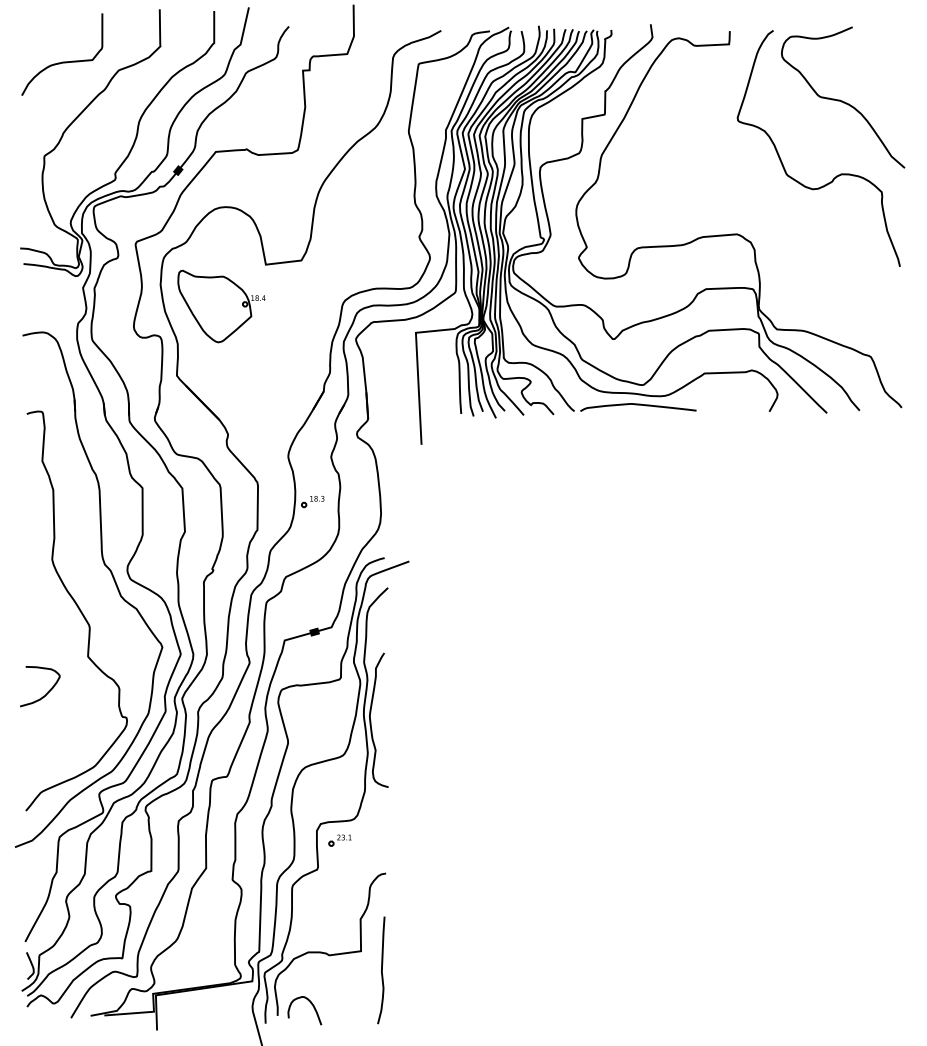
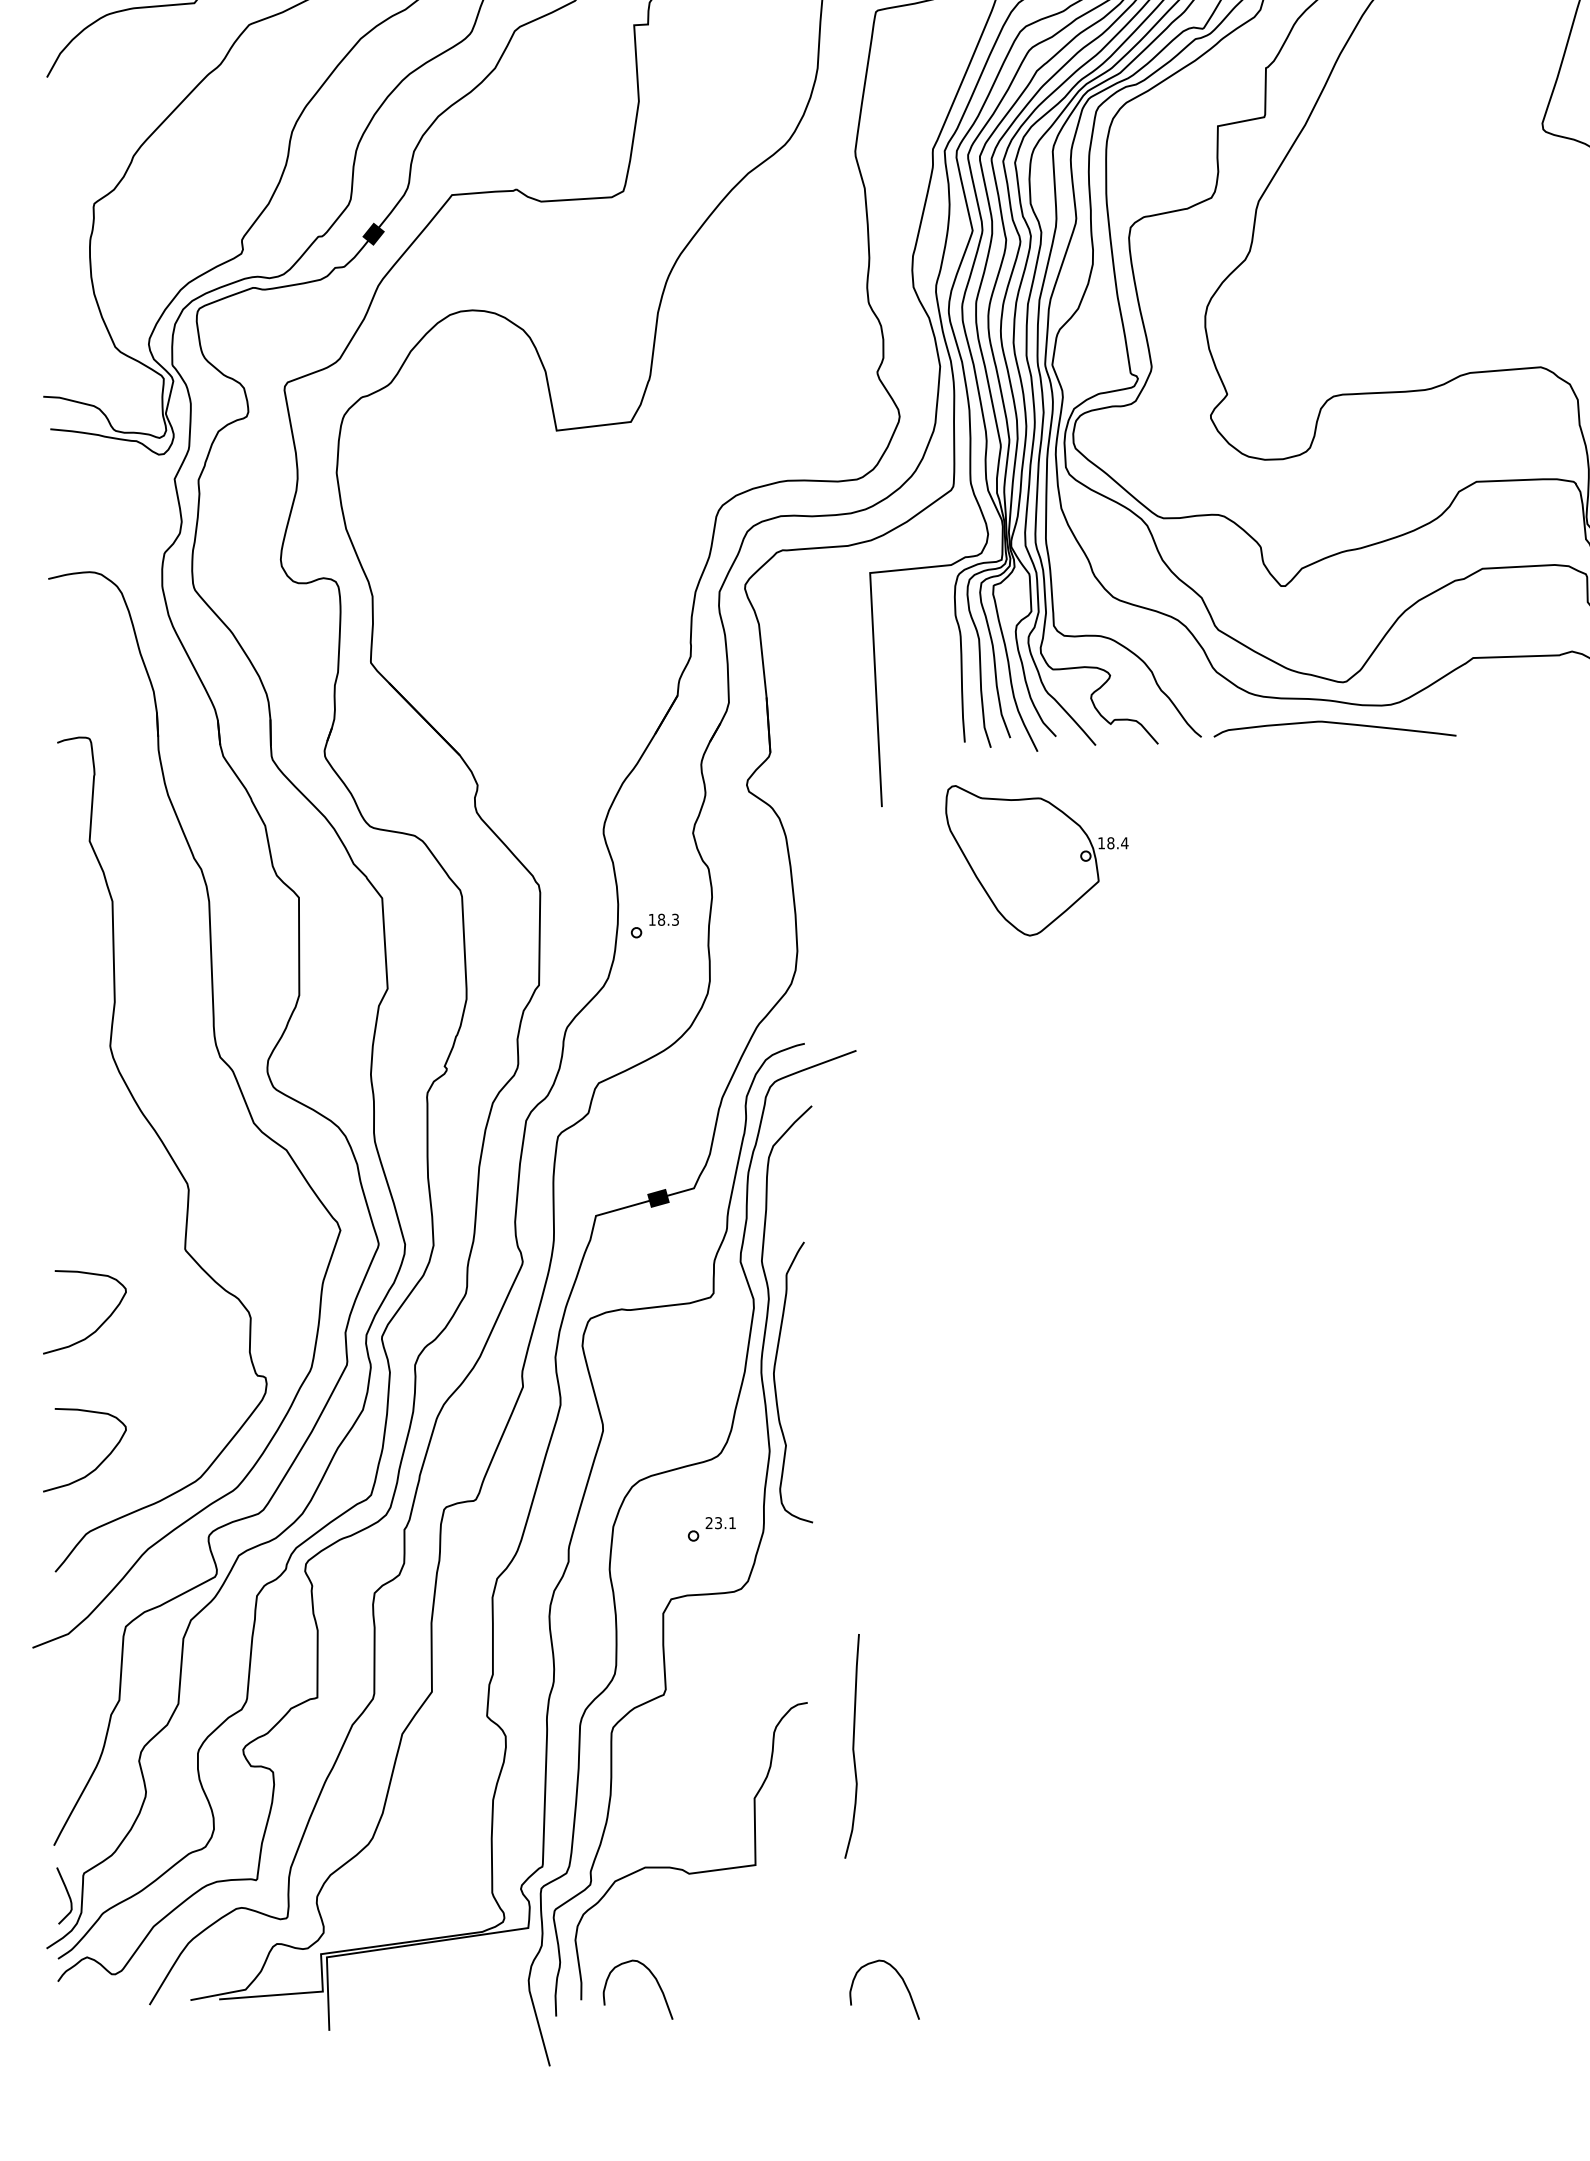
part: (221, 306) -> (1036, 860), moved
curve: (47, 757) -> (100, 1460), added
part: (339, 840) -> (710, 1529), moved
curve: (381, 970) -> (852, 1746), moved
curve: (430, 1006) -> (900, 1980), added

